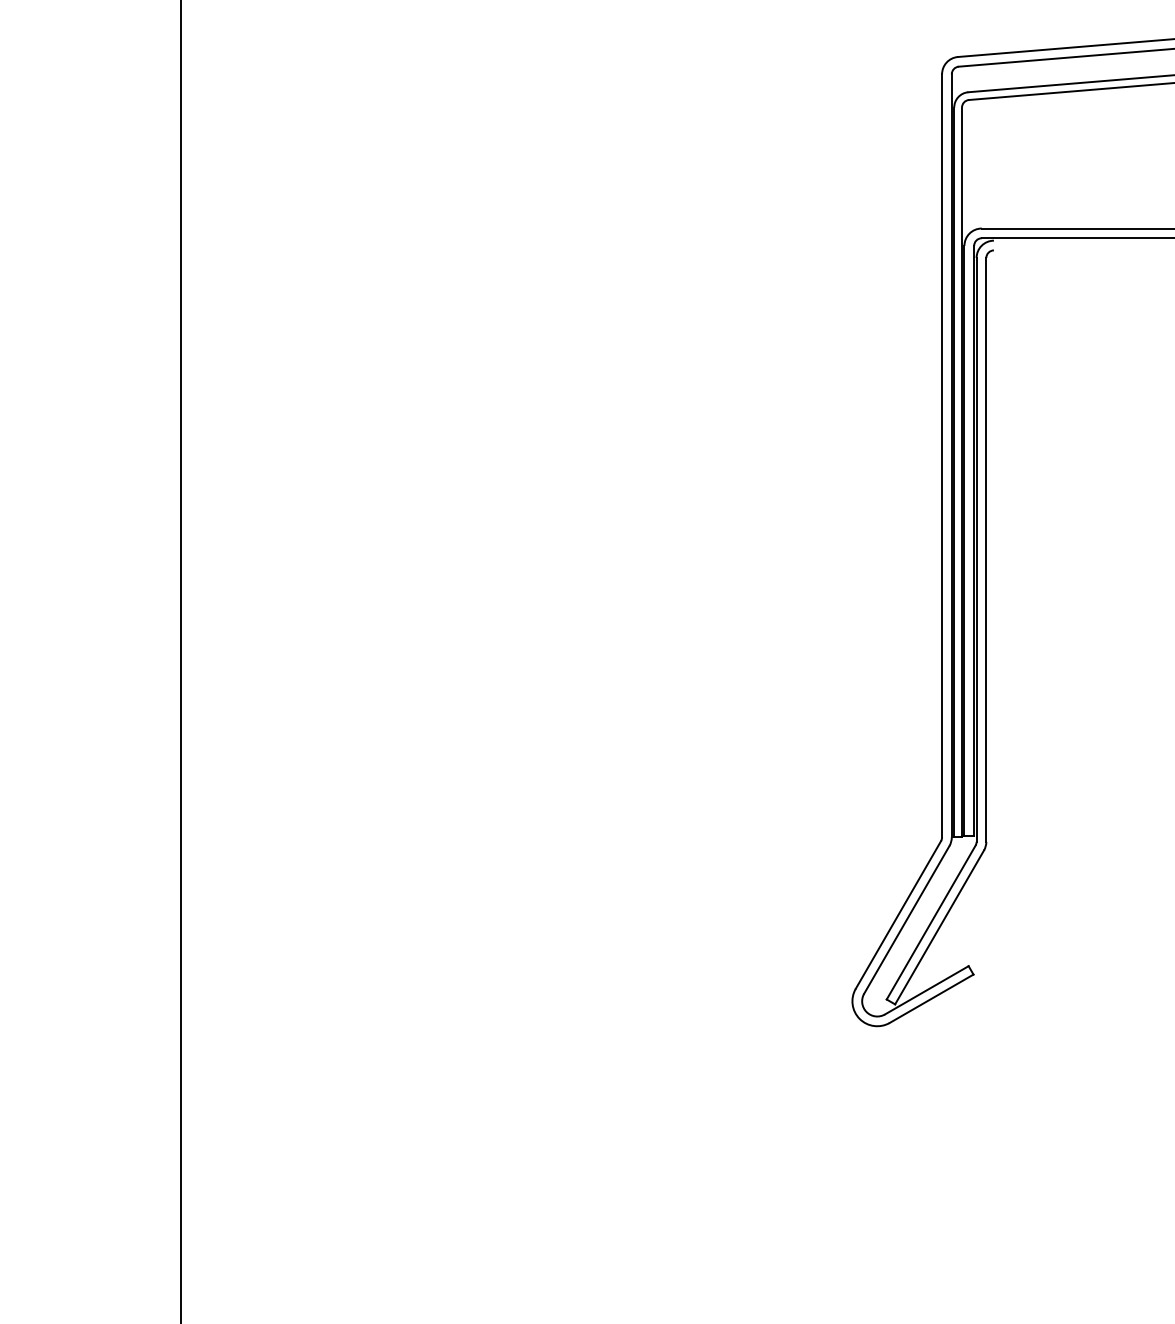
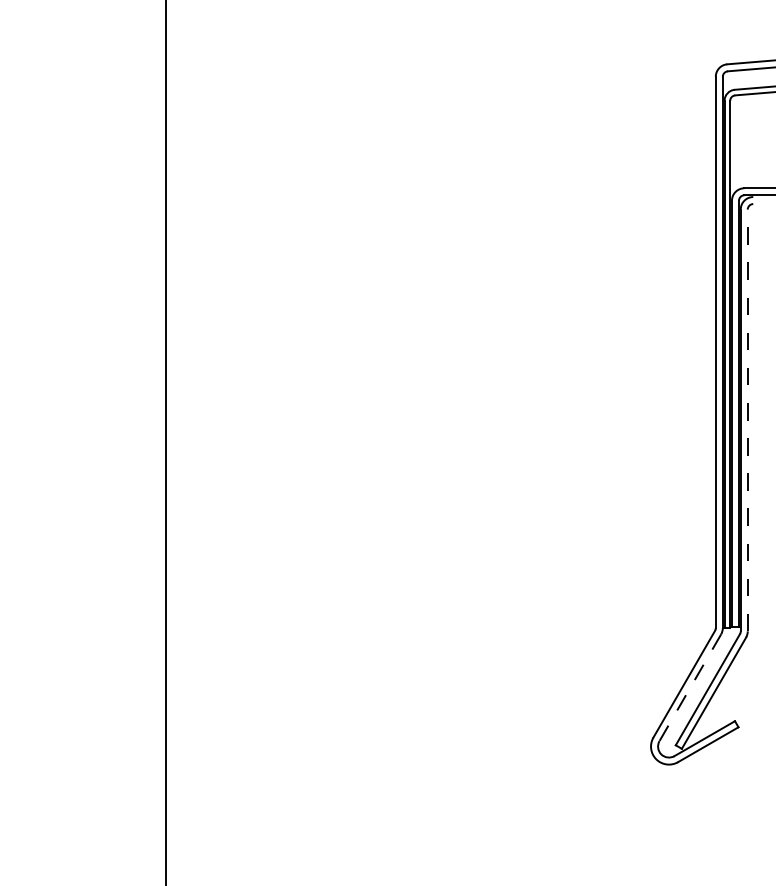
line: (986, 549) -> (747, 420), solid -> dashed
line: (906, 920) -> (690, 688), solid -> dashed

